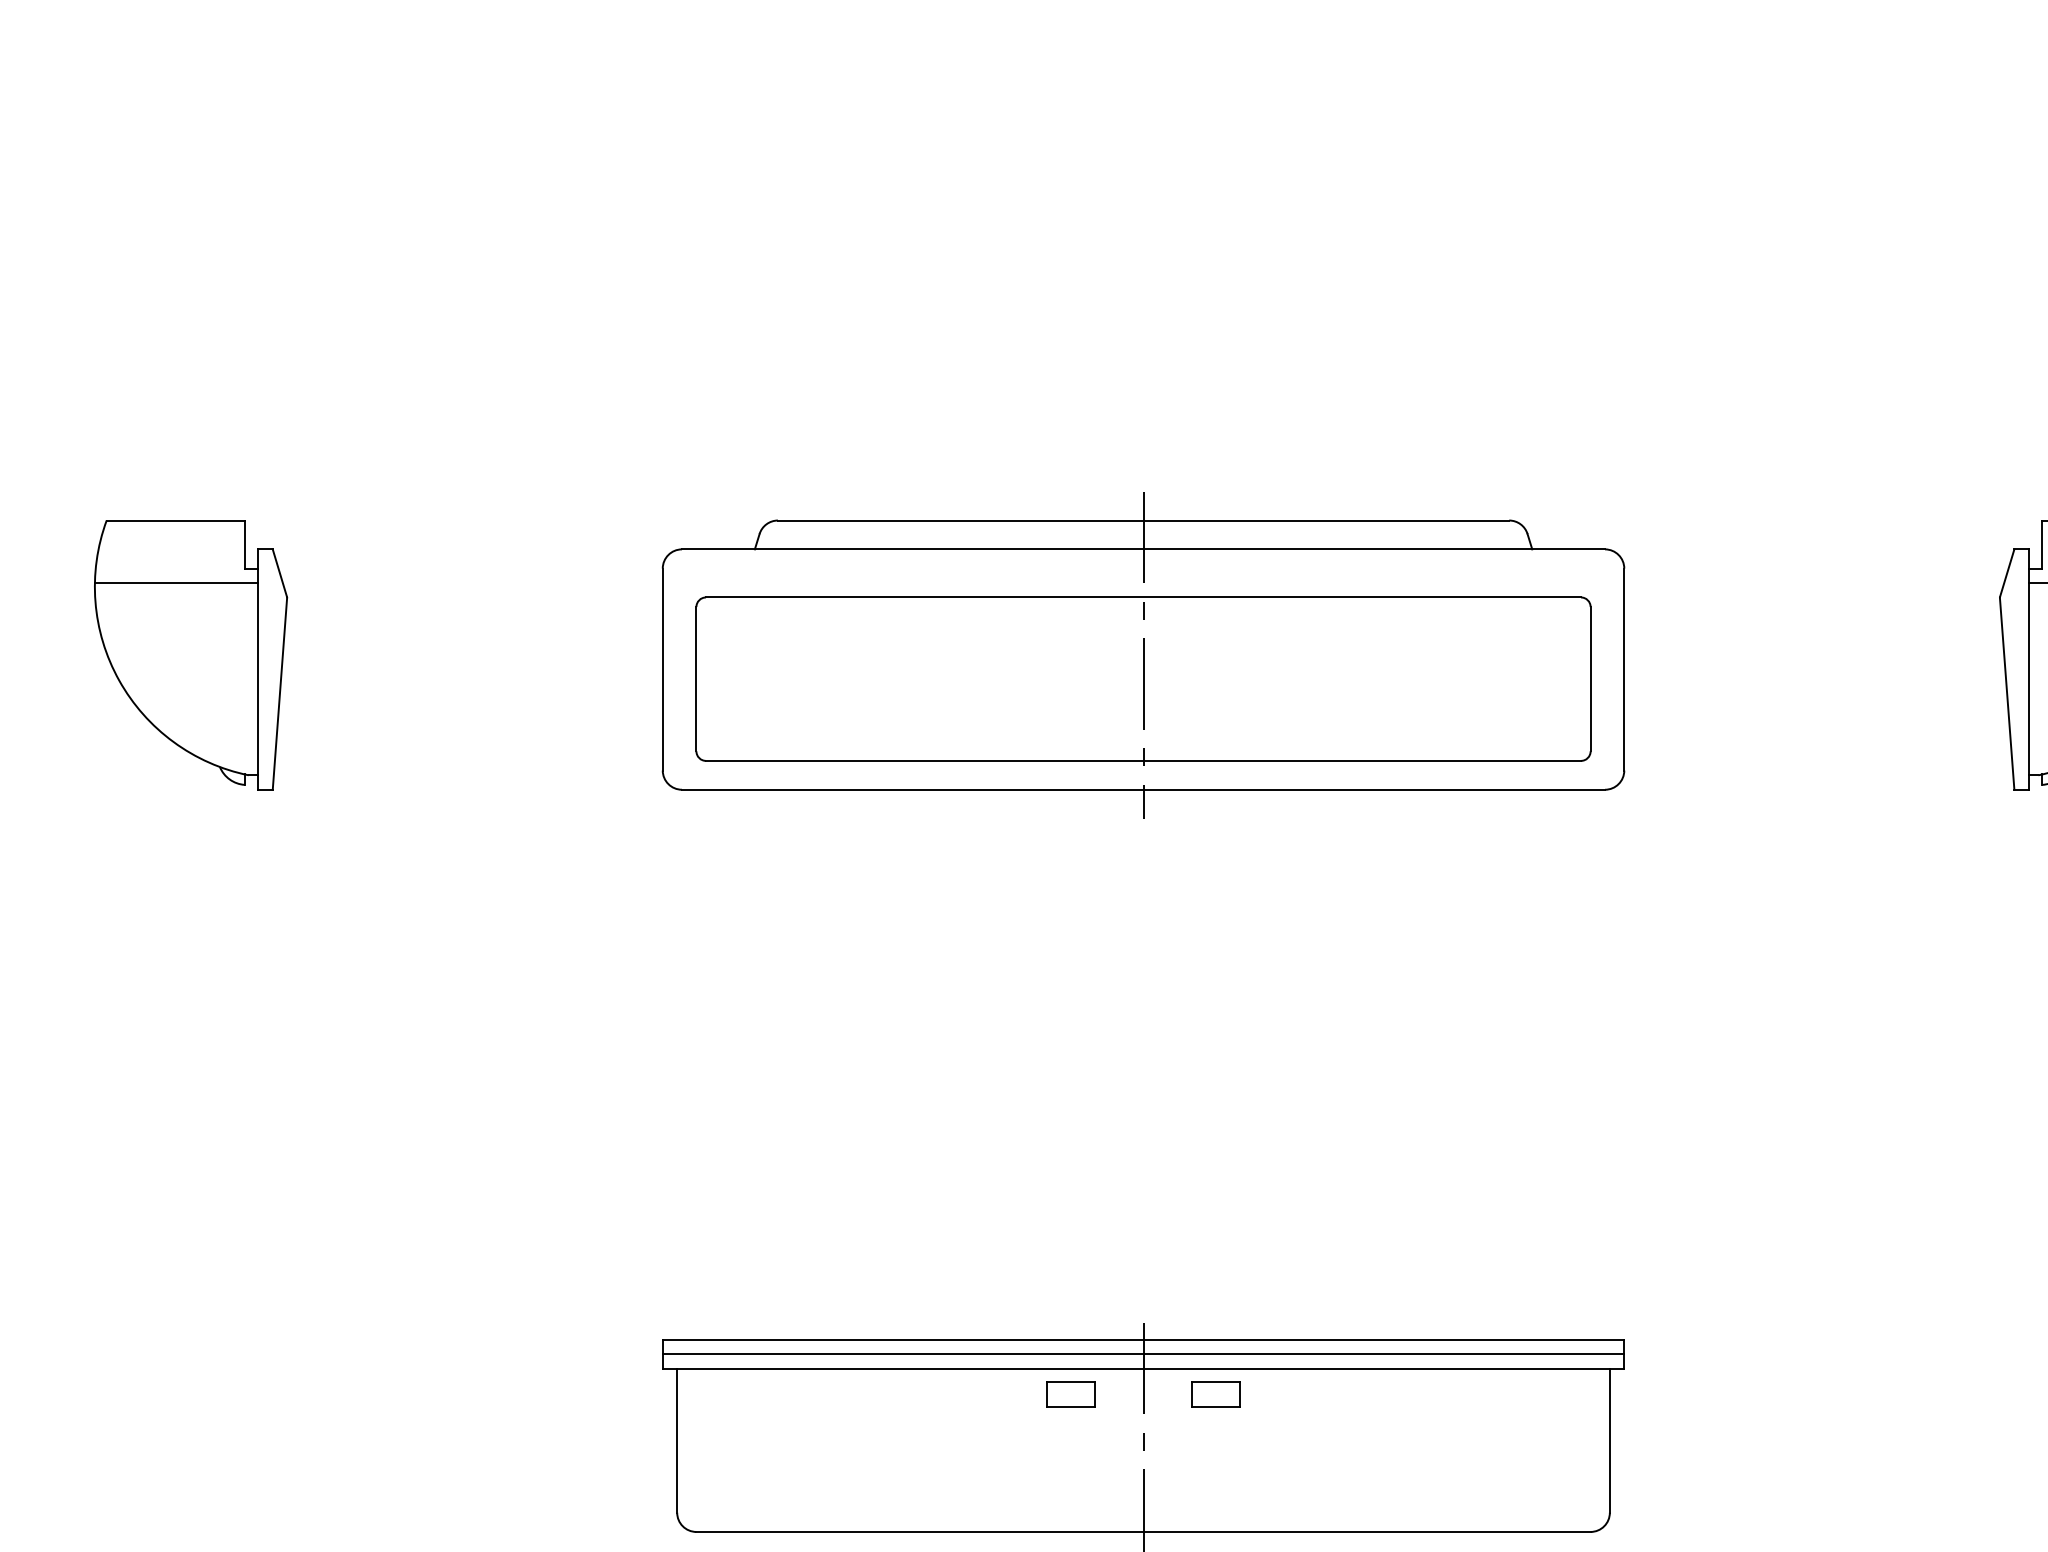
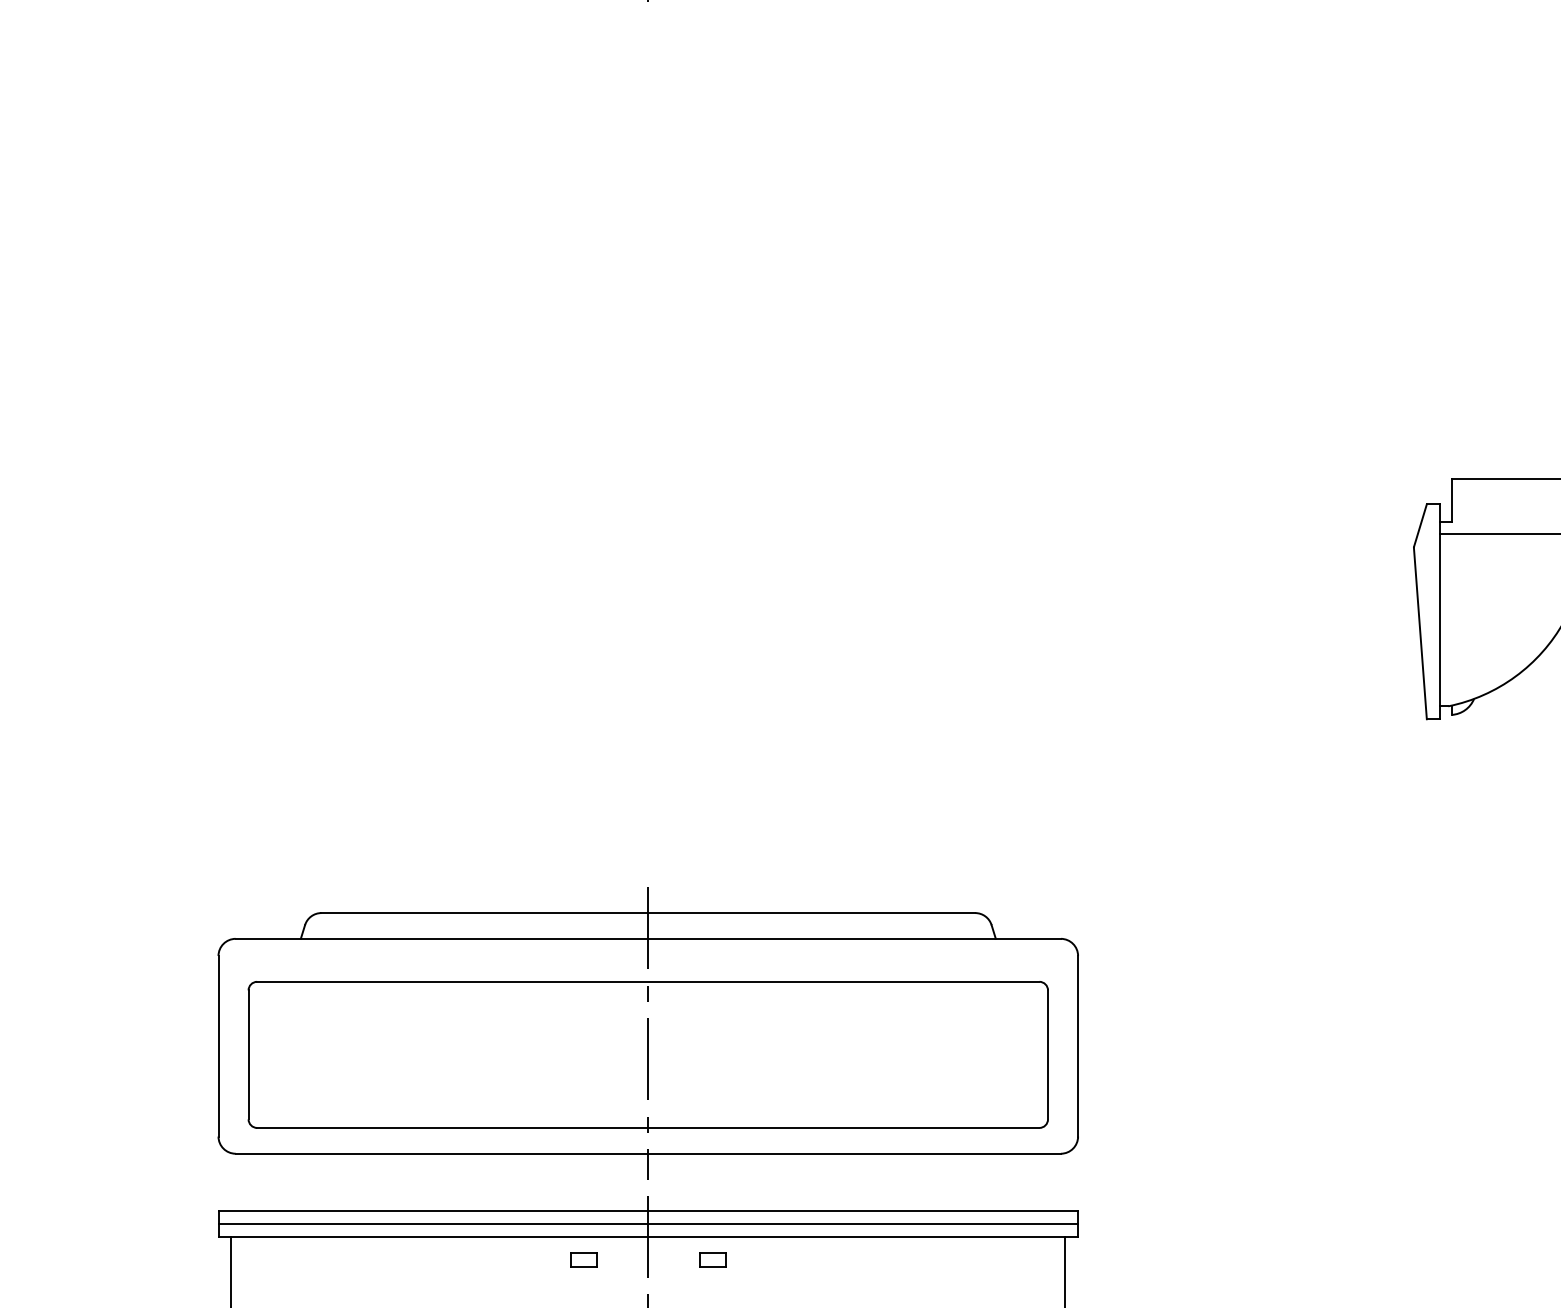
part: (1143, 655) -> (648, 1033), moved
part: (1070, 1394) -> (583, 1259), size x0.6
part: (1215, 1394) -> (712, 1259), size x0.6

